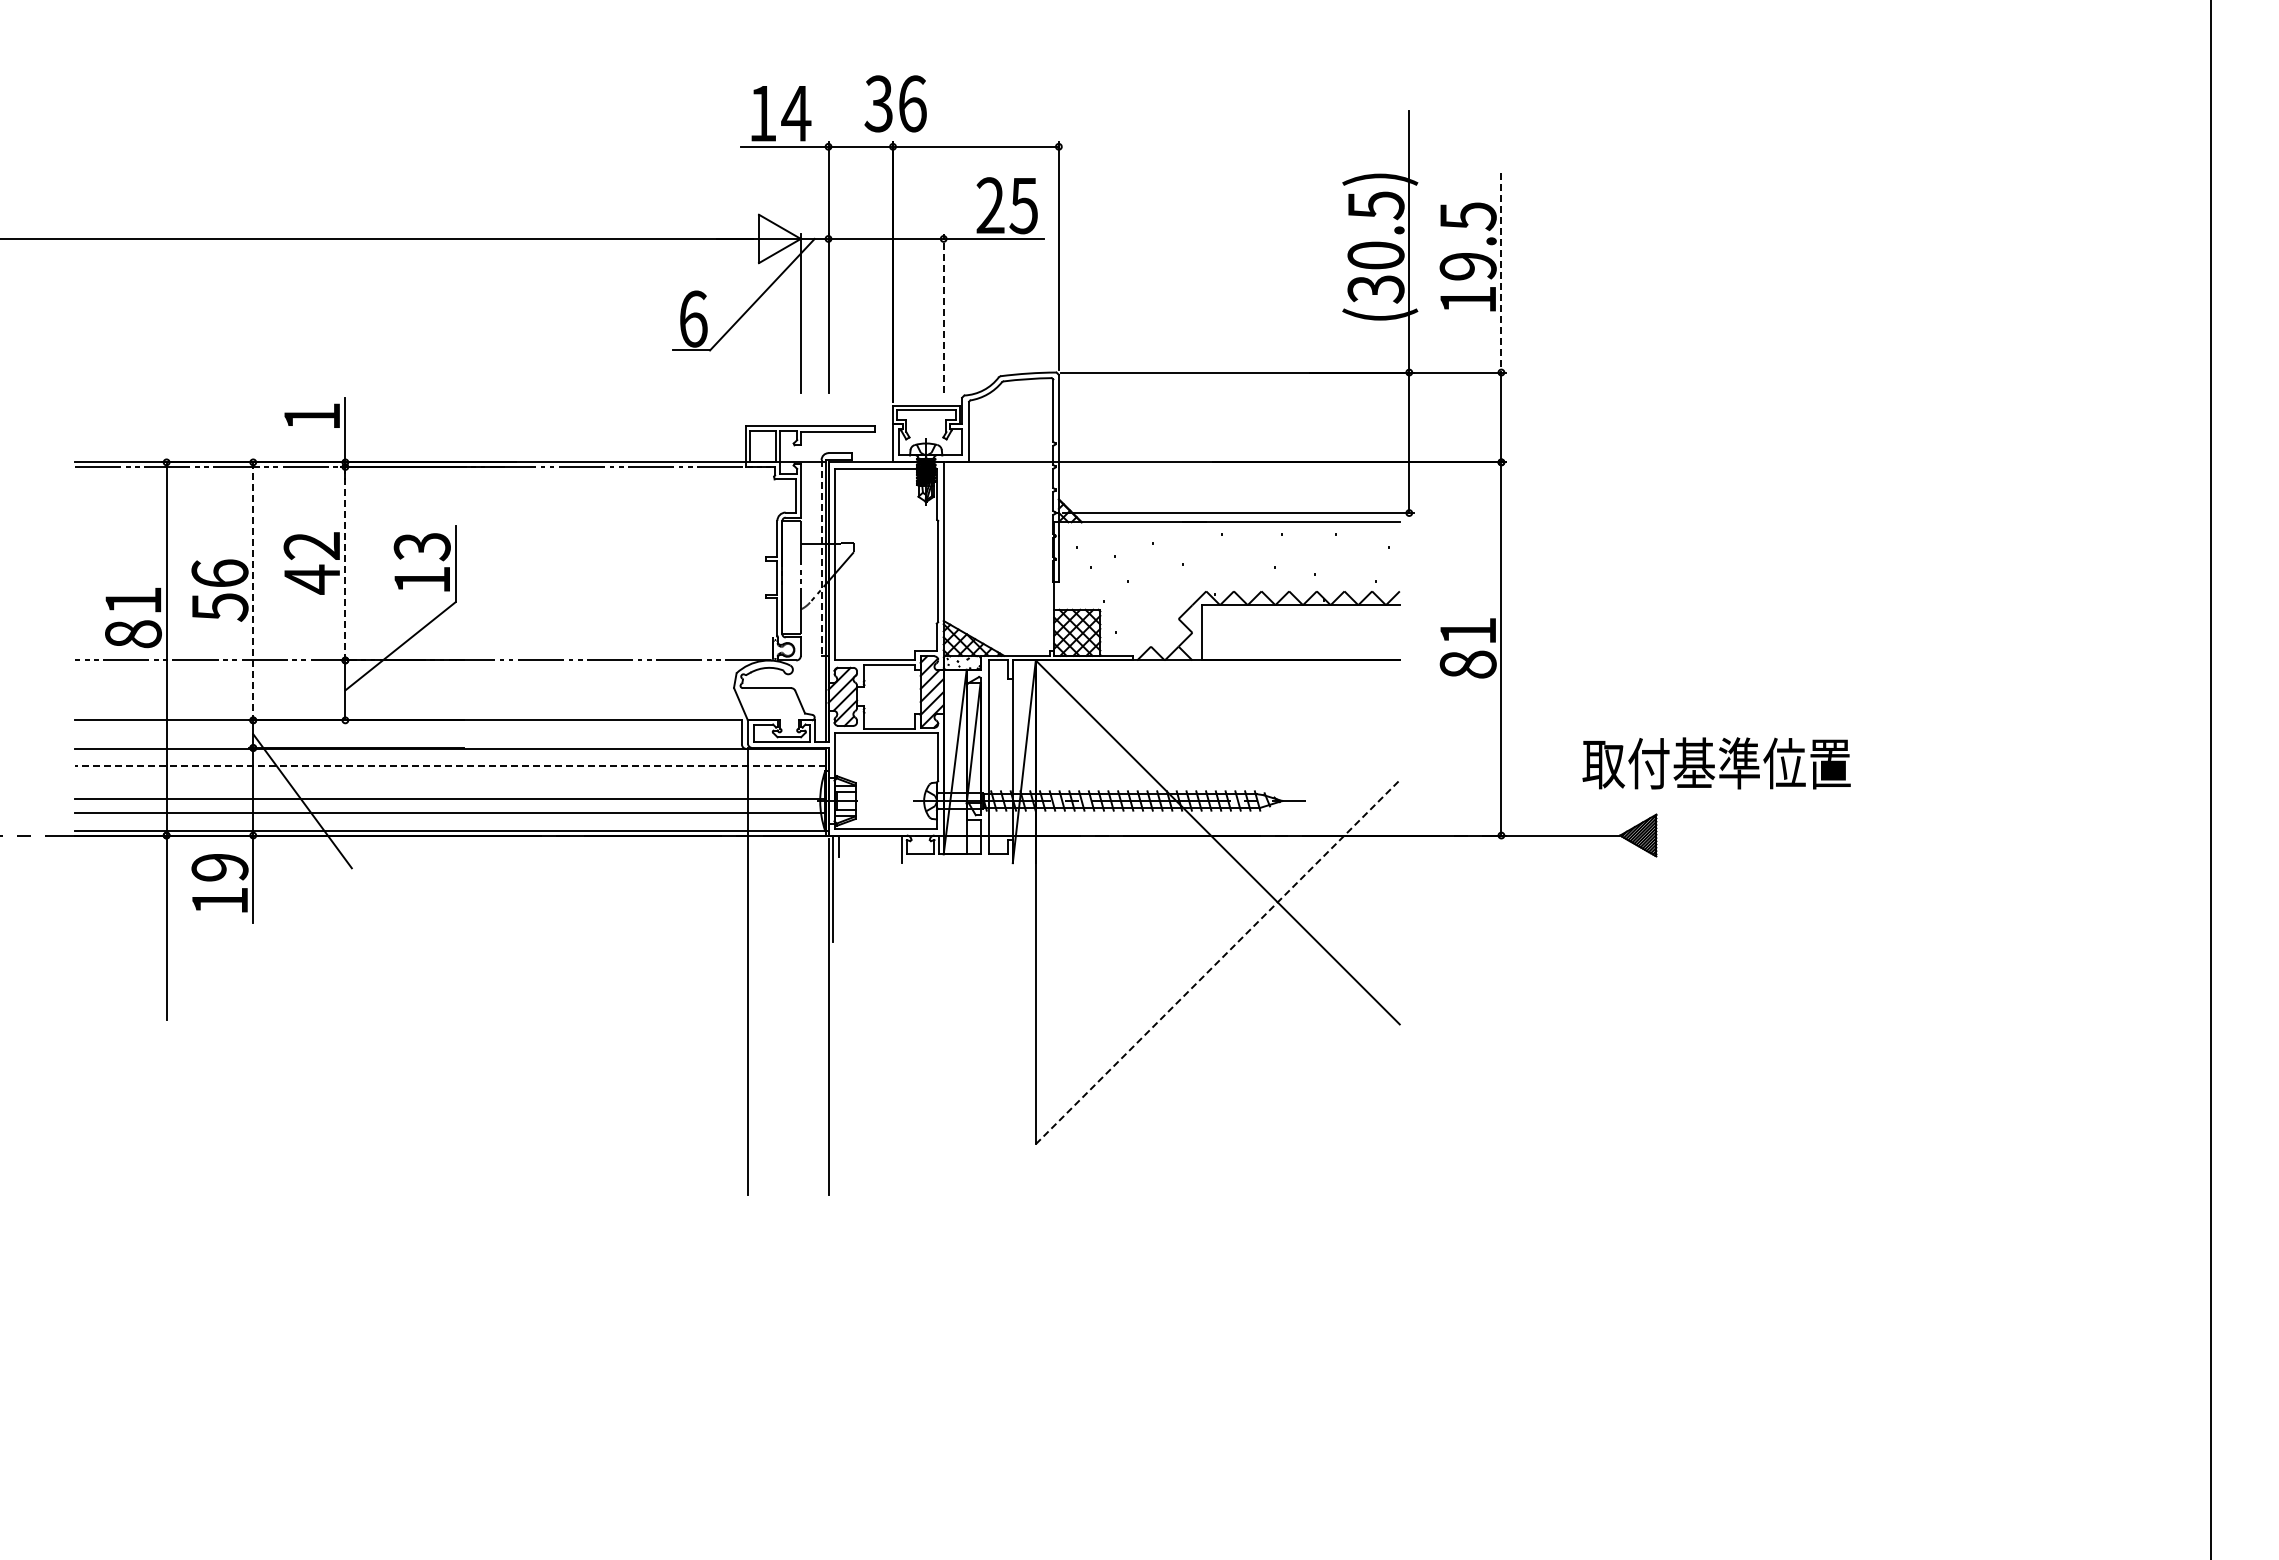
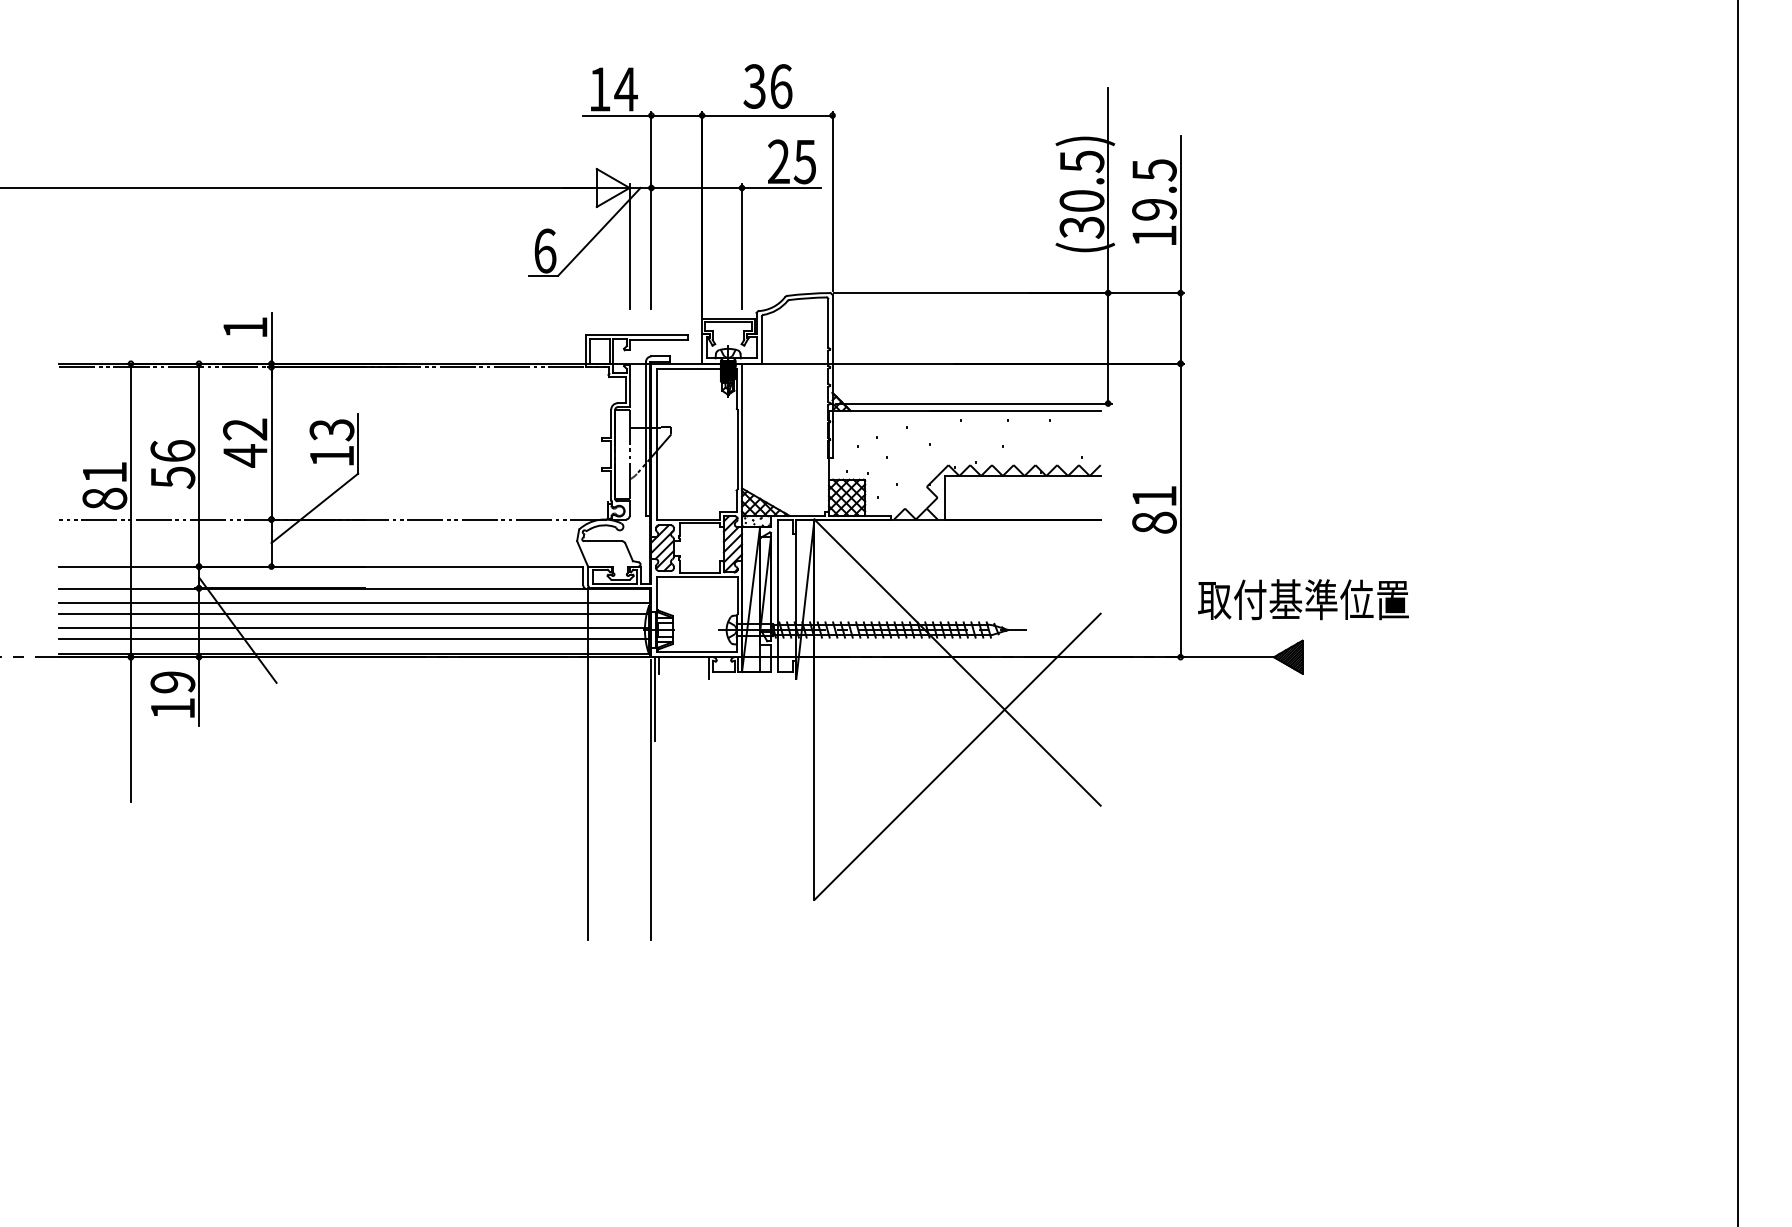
text: (895, 103) -> (767, 86), moved
line: (1501, 272) -> (1180, 214), dashed -> solid
line: (943, 313) -> (741, 246), dashed -> solid
line: (821, 557) -> (645, 438), dashed -> solid
line: (345, 563) -> (271, 443), dashed -> solid
line: (253, 591) -> (199, 465), dashed -> solid
text: (1716, 763) -> (1303, 599), moved
line: (450, 766) -> (354, 602), dashed -> solid
line: (450, 780) -> (354, 613), added
line: (1218, 961) -> (958, 756), dashed -> solid

